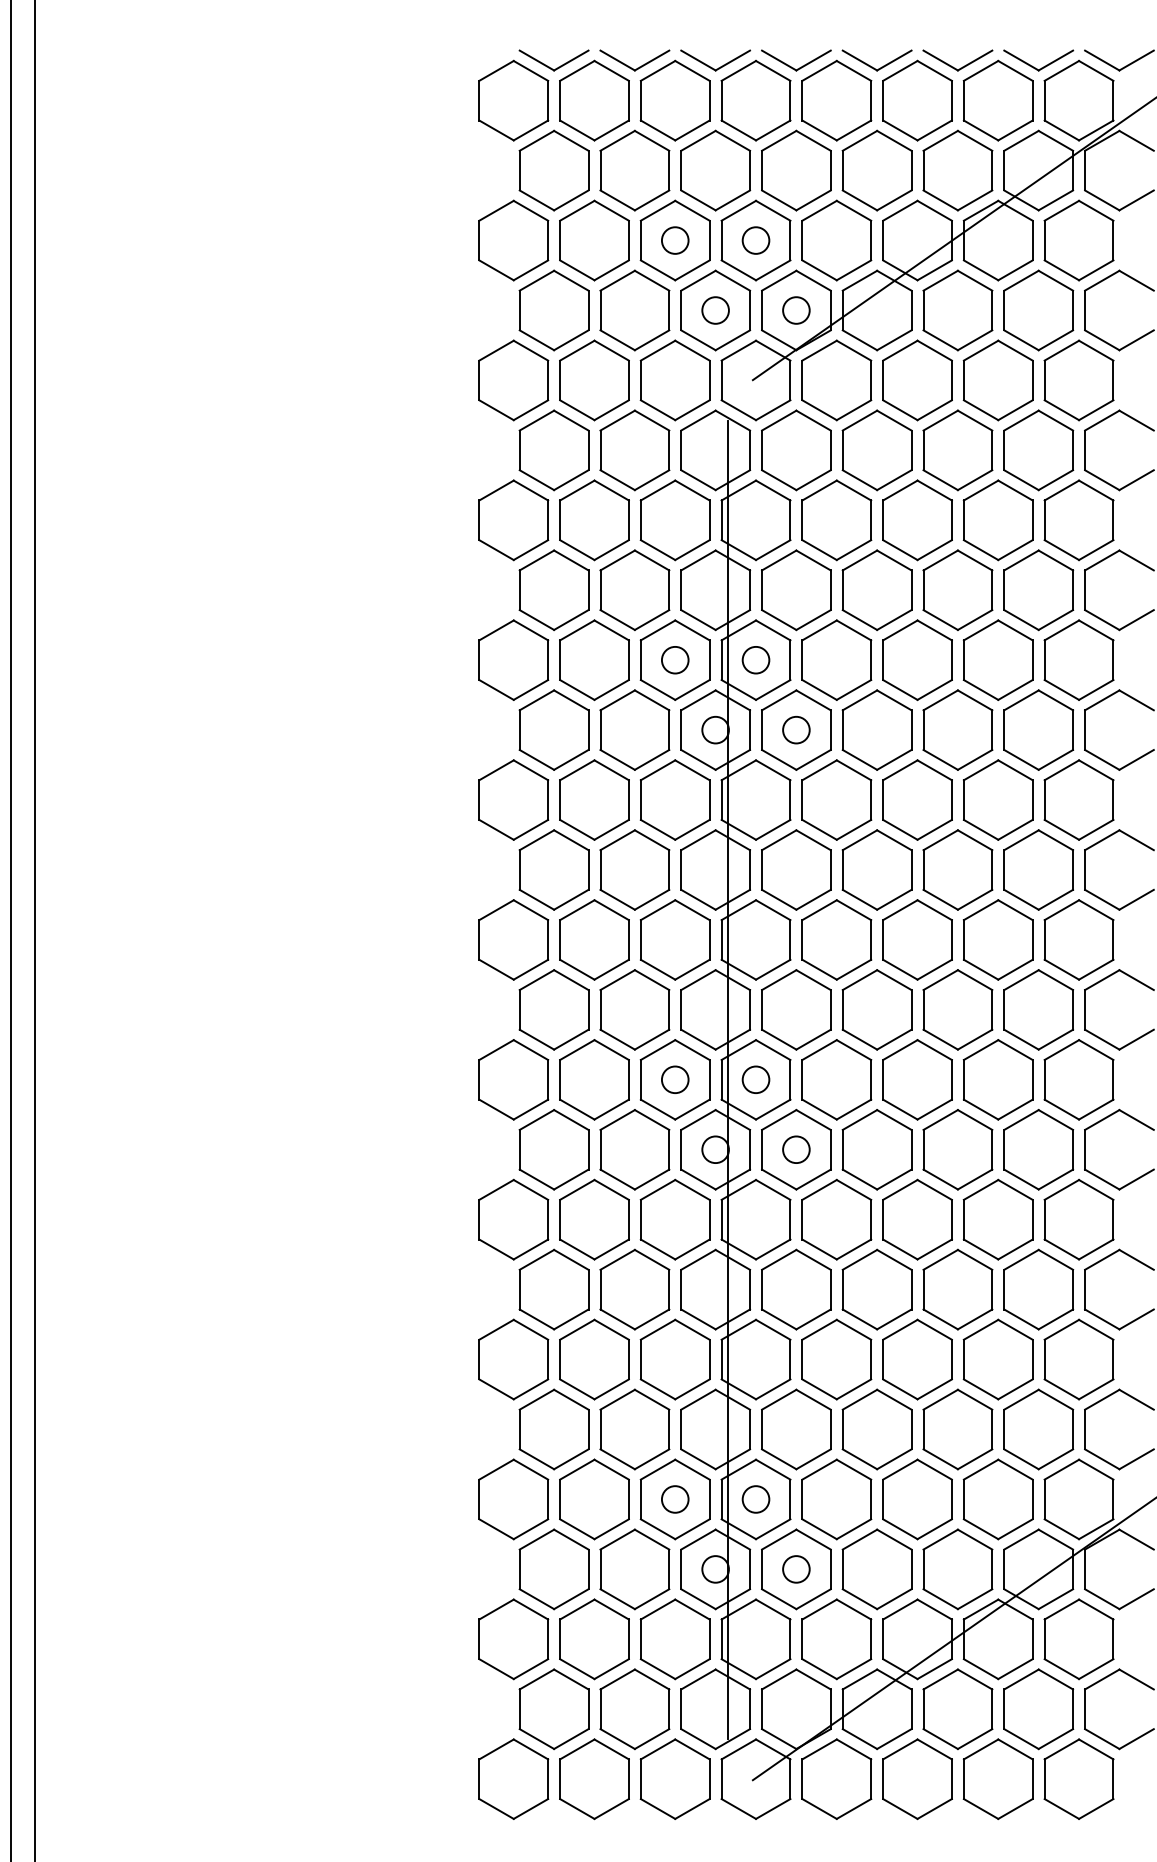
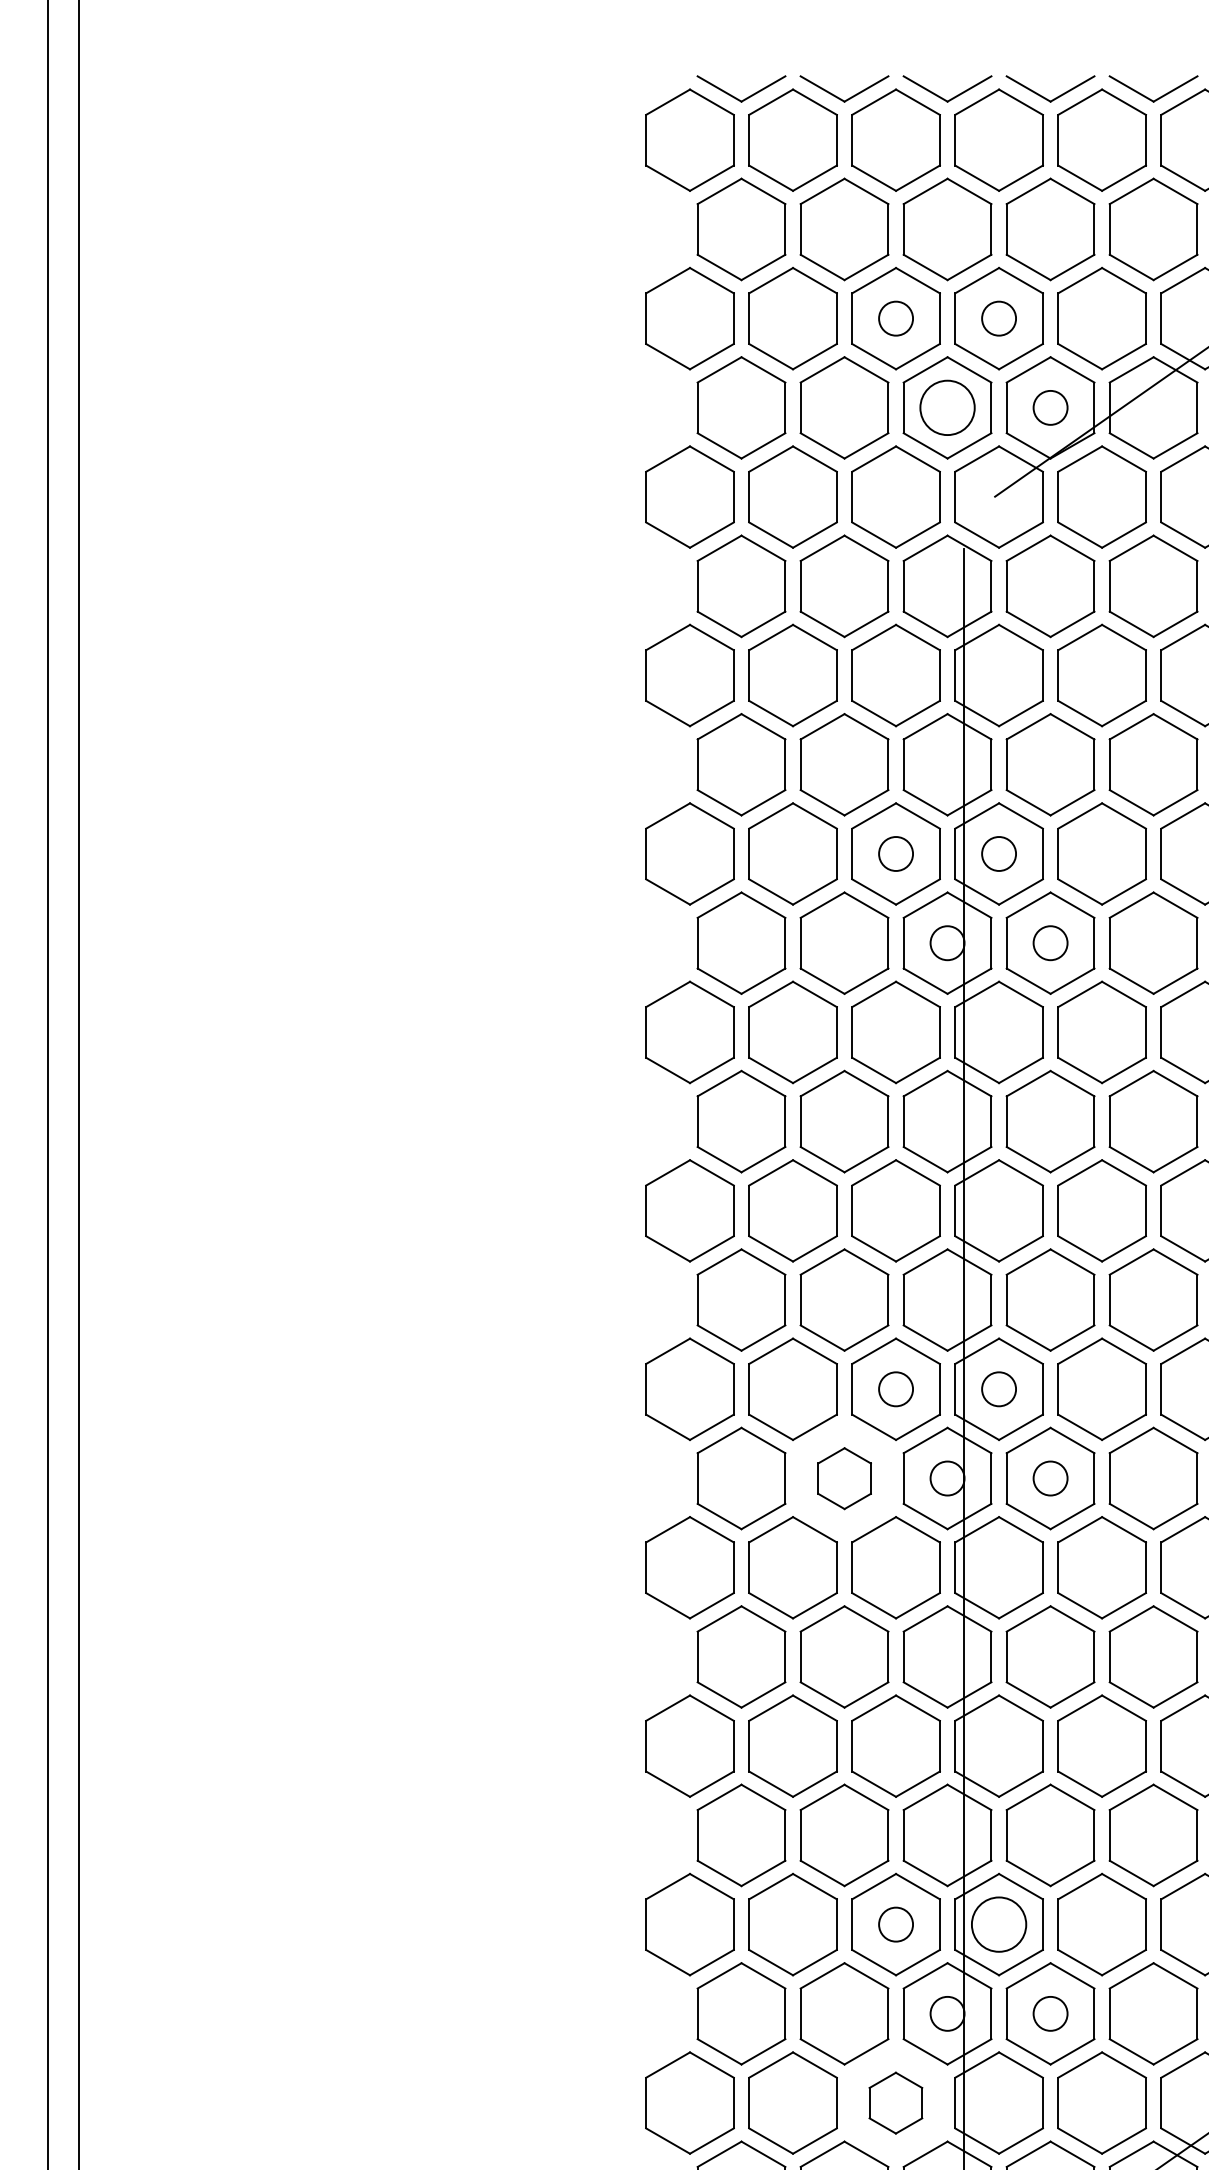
circle: (715, 310) -> (947, 407), size x1.6
part: (634, 1149) -> (844, 1478), size x0.6
circle: (755, 1499) -> (998, 1924), size x1.6
part: (674, 1639) -> (895, 2103), size x0.6

